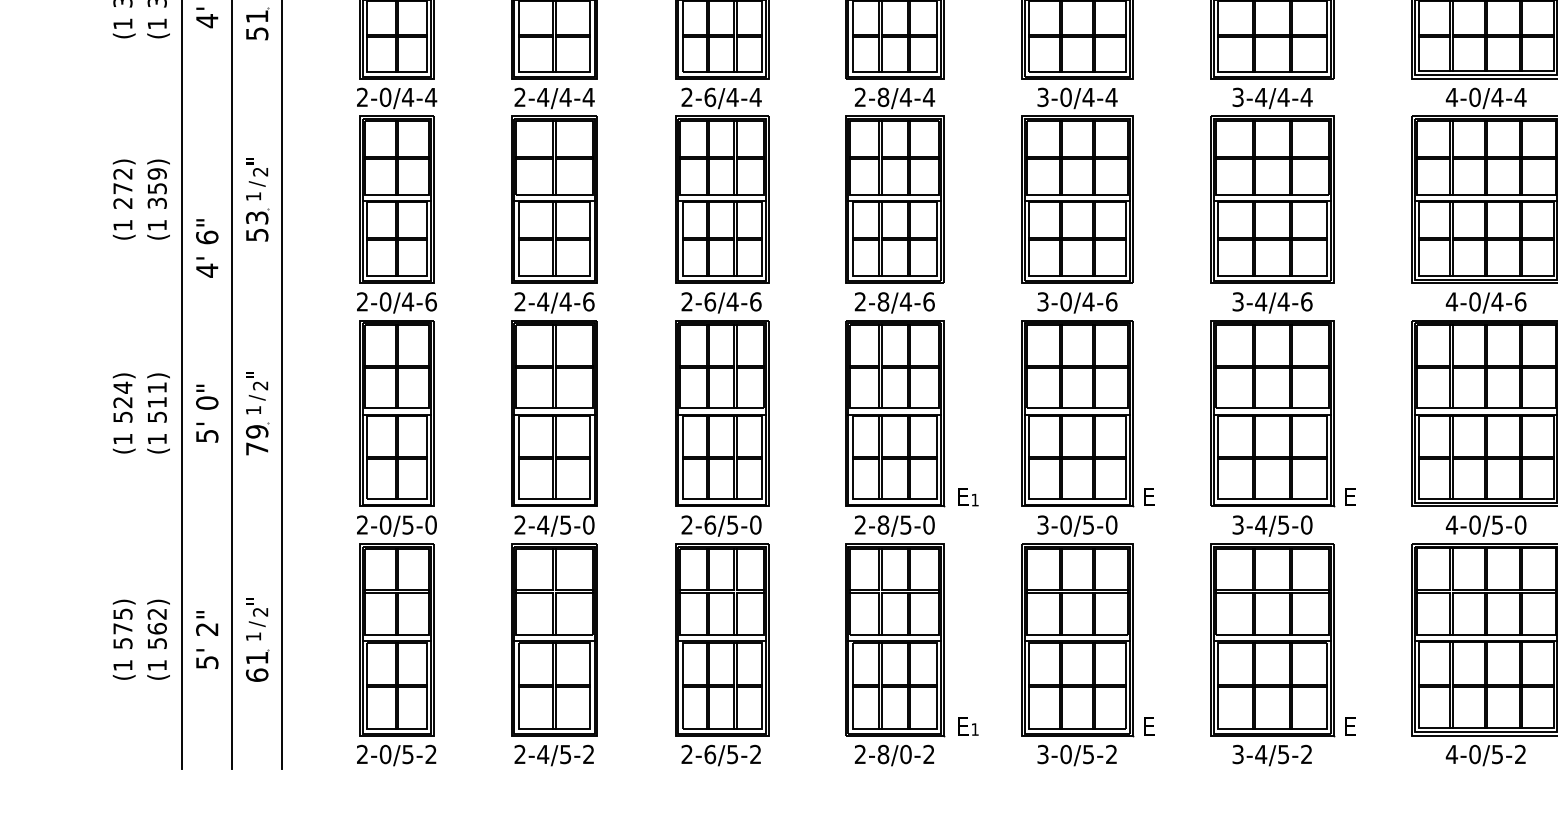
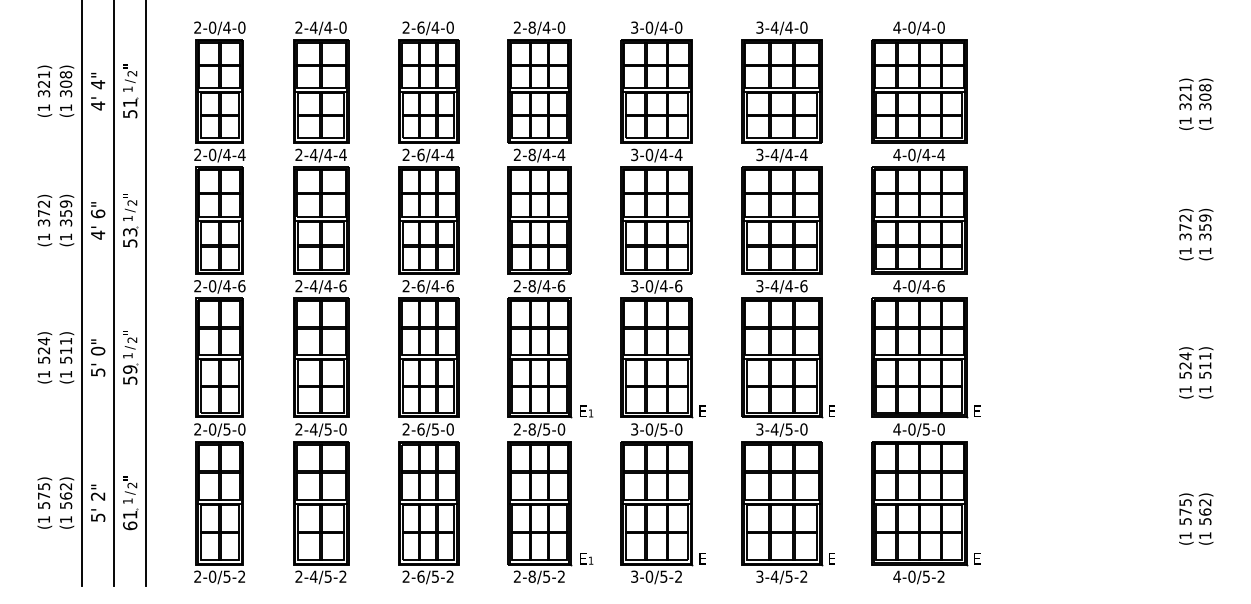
text: (123, 202) -> (44, 222), 272) -> 372)
text: (207, 247) -> (98, 220), moved
text: (257, 448) -> (130, 380), 79 -> 59
text: (905, 754) -> (546, 576), 2-8/0-2 -> 2-8/5-2

